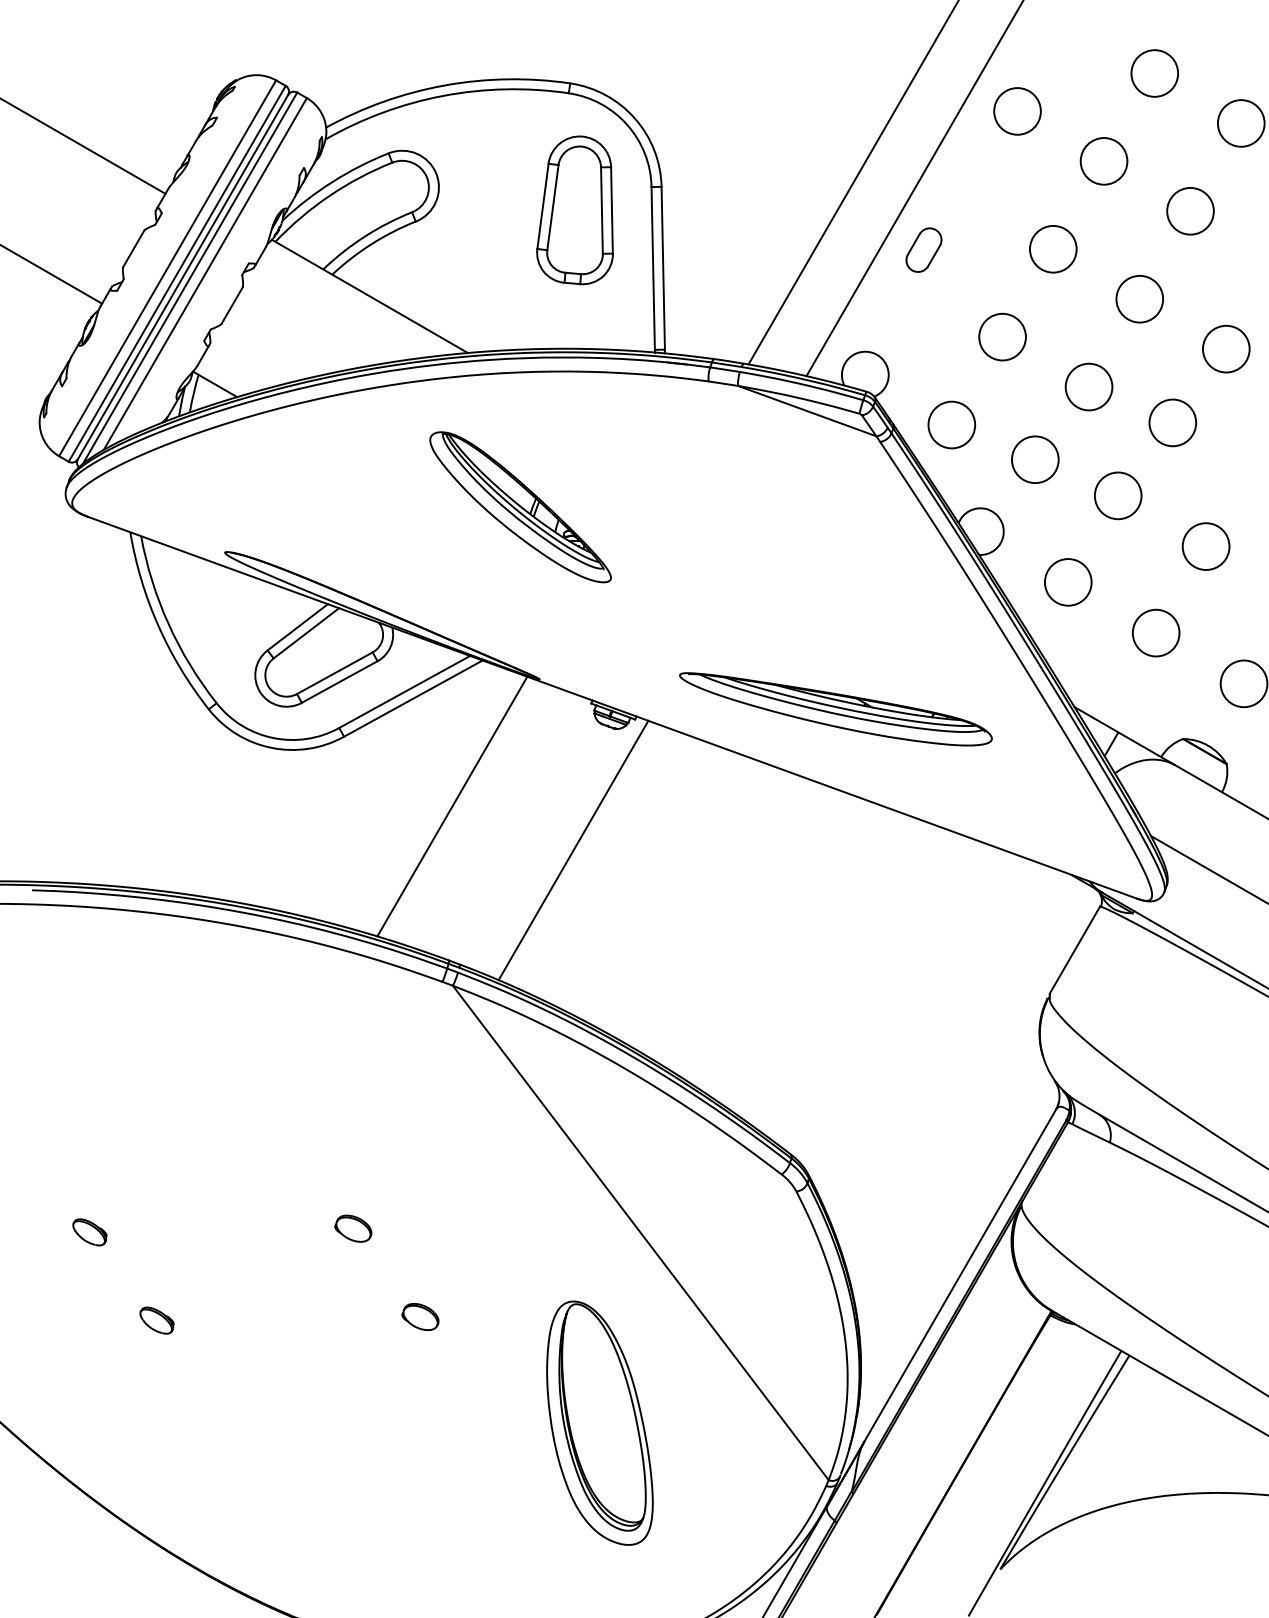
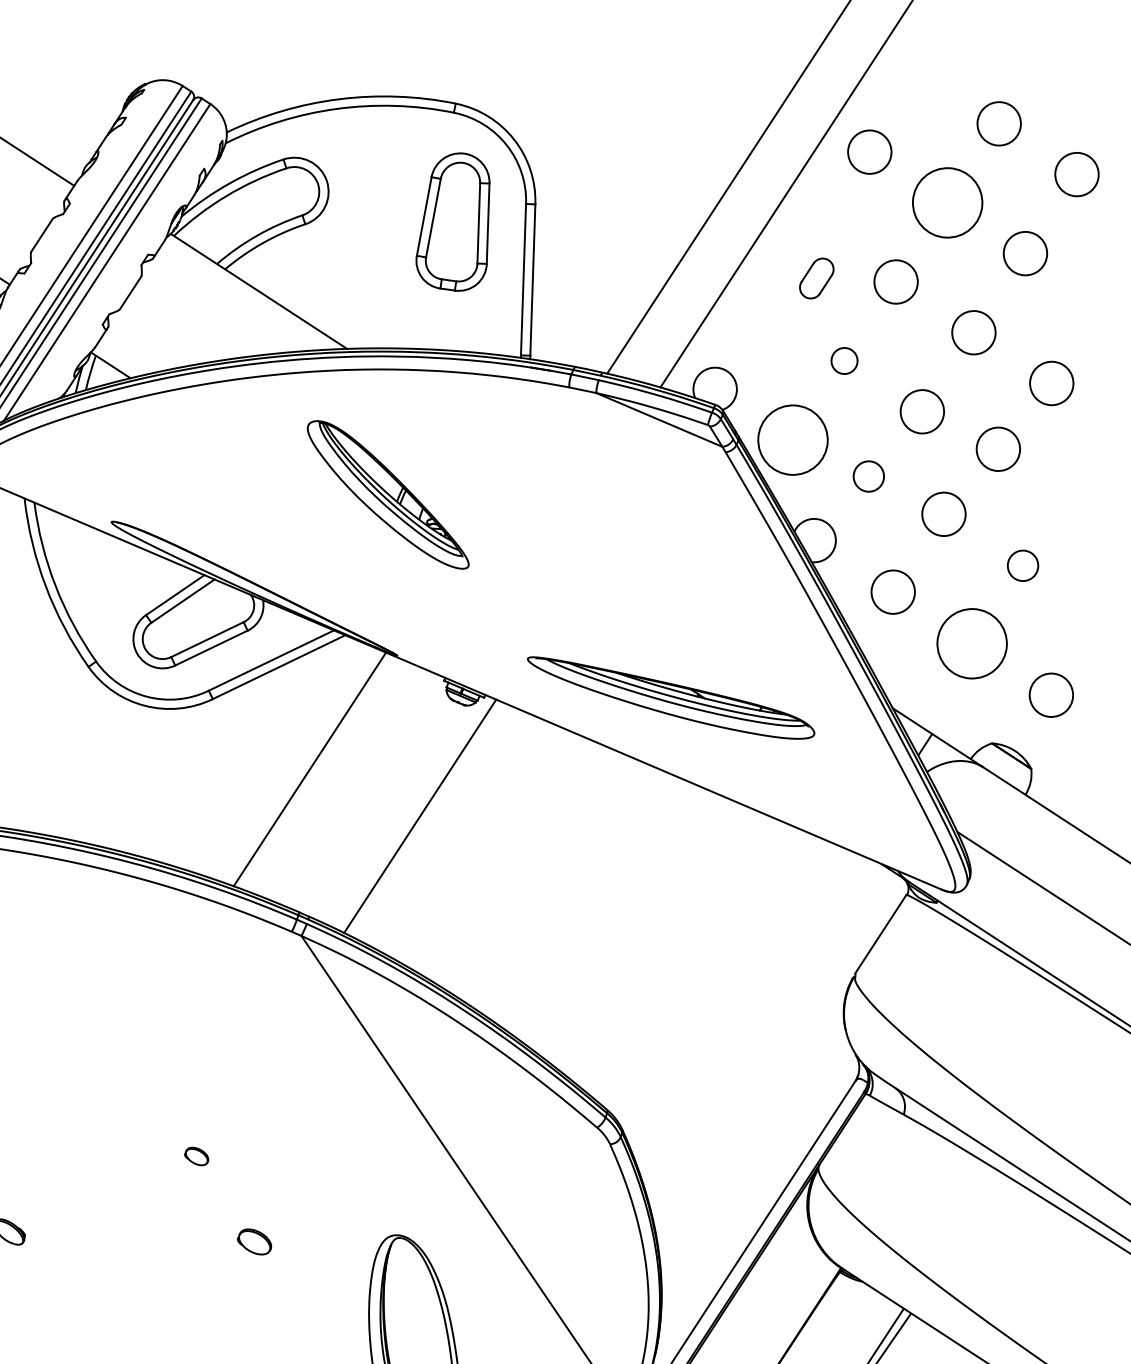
circle: (1103, 161) -> (947, 203), size x1.6
part: (923, 249) -> (816, 277), moved
circle: (1002, 336) -> (844, 360), size x0.6
circle: (951, 424) -> (792, 439), size x1.6
circle: (1035, 459) -> (868, 476), size x0.7
circle: (1205, 546) -> (1022, 565), size x0.7
circle: (1156, 632) -> (972, 643), size x1.6
part: (353, 1228) -> (196, 1156), size x0.7

